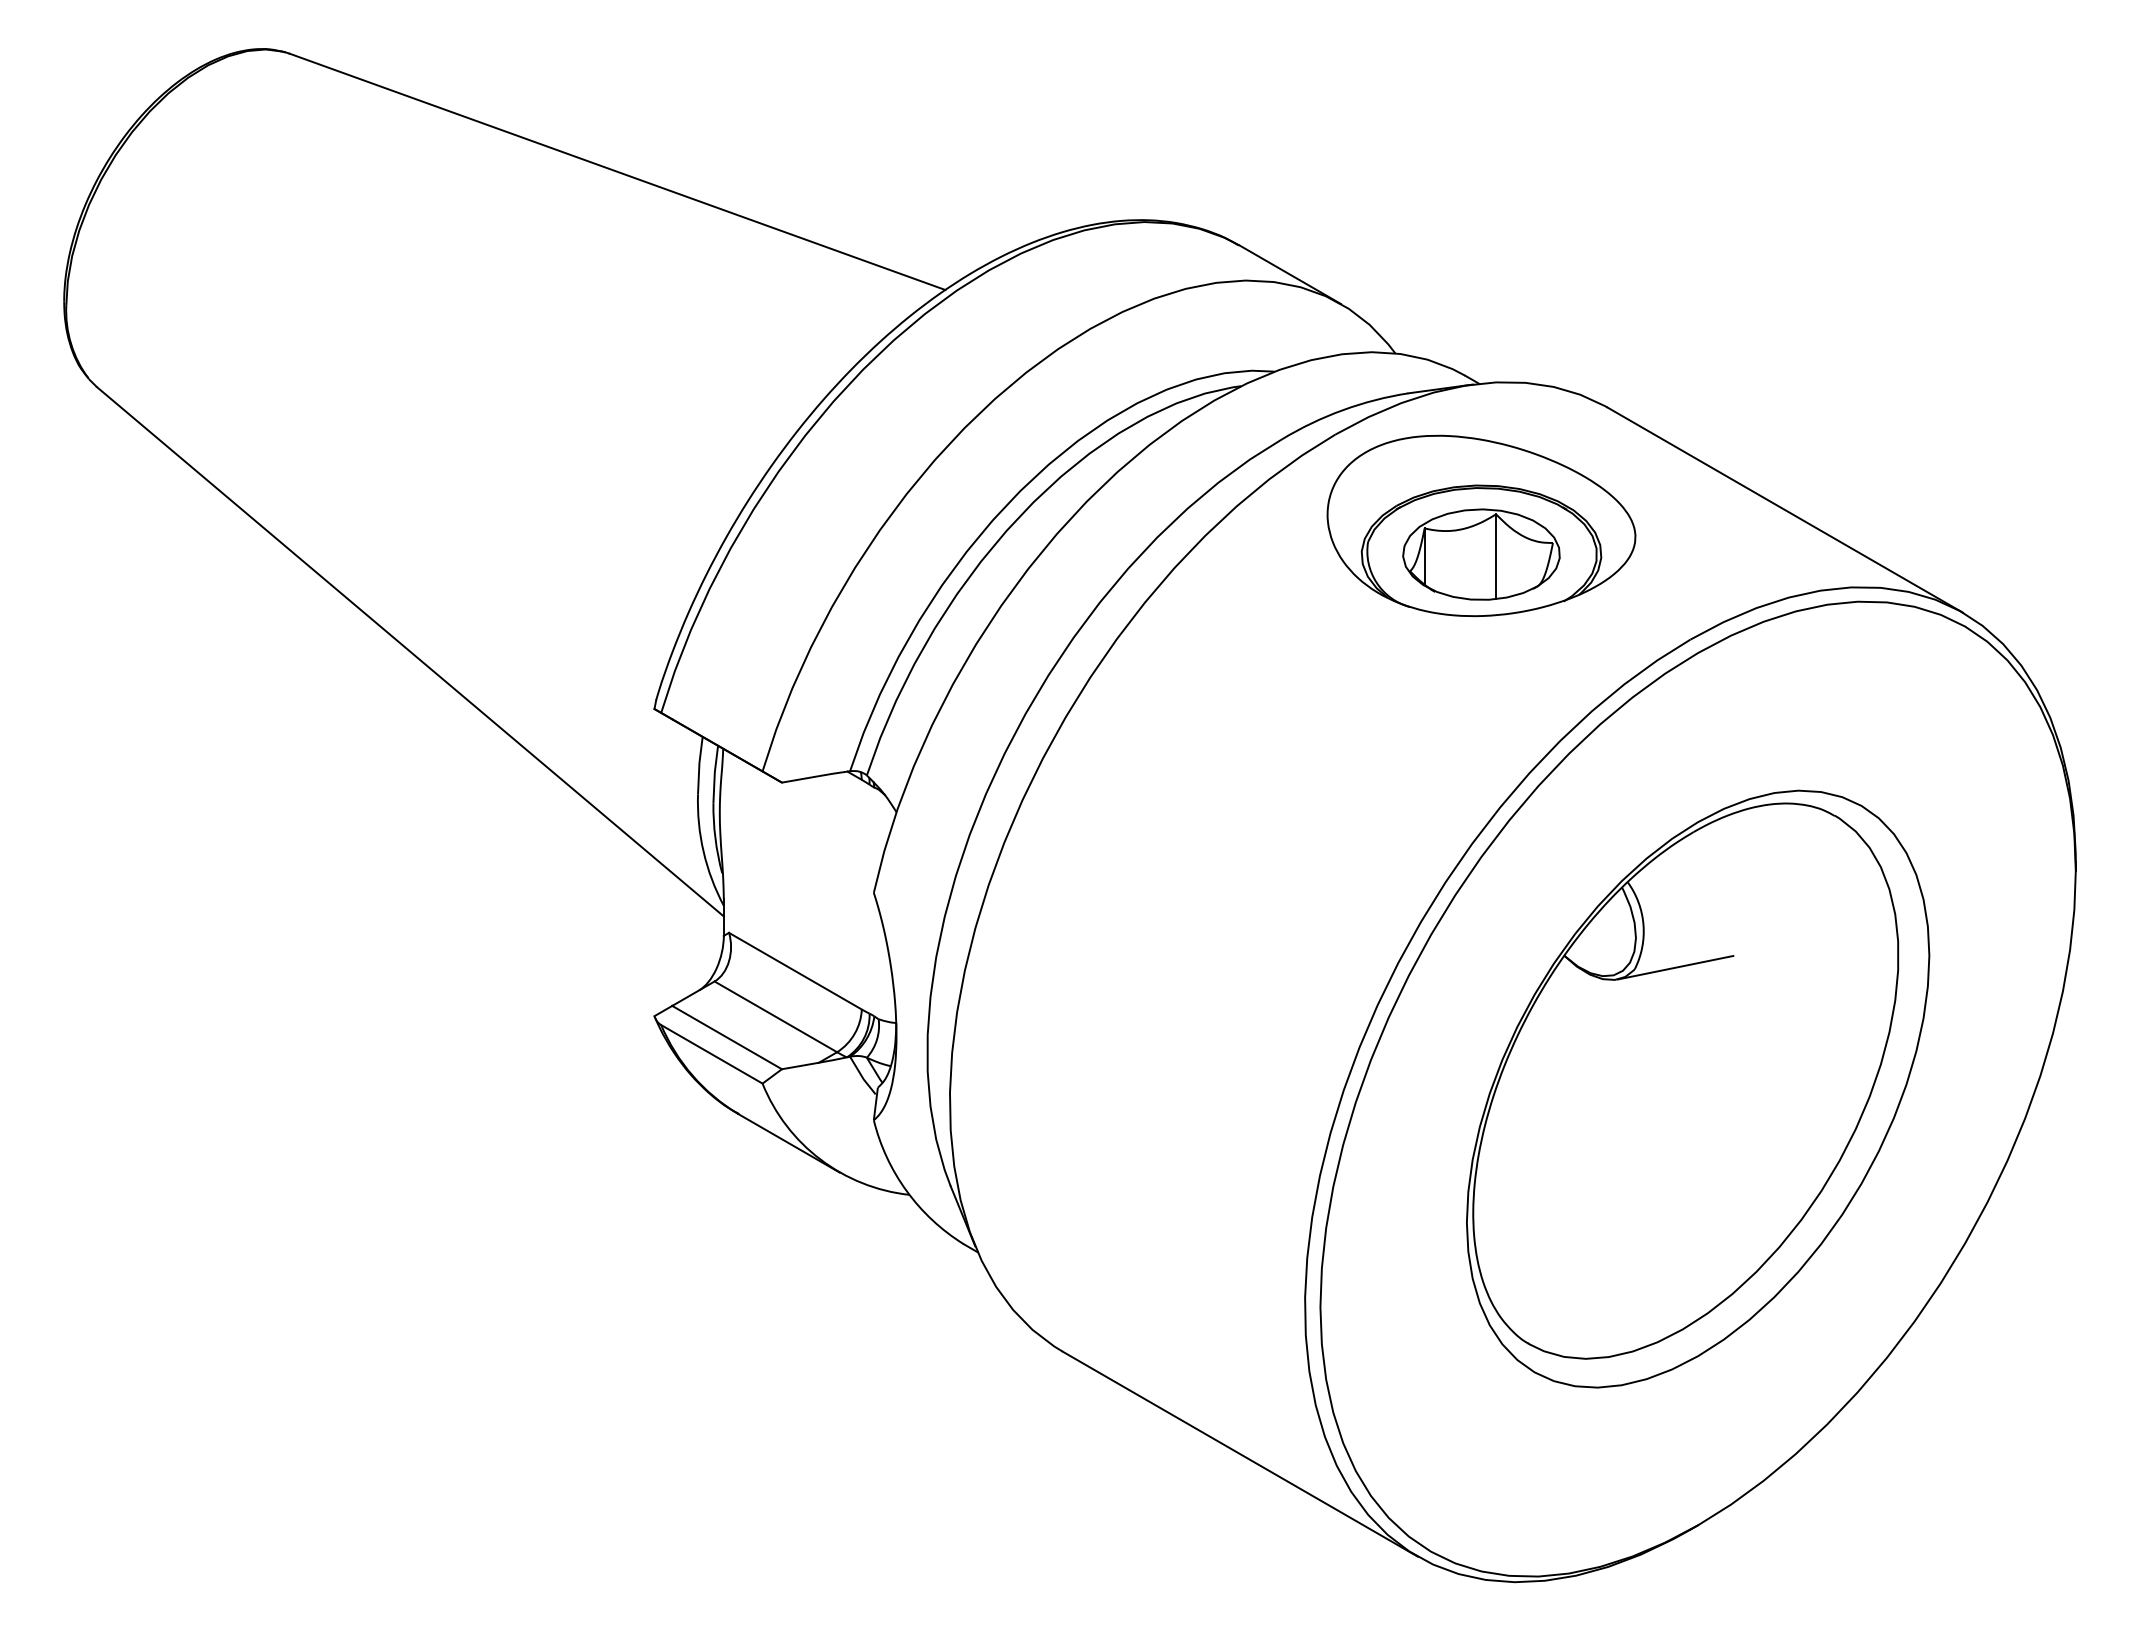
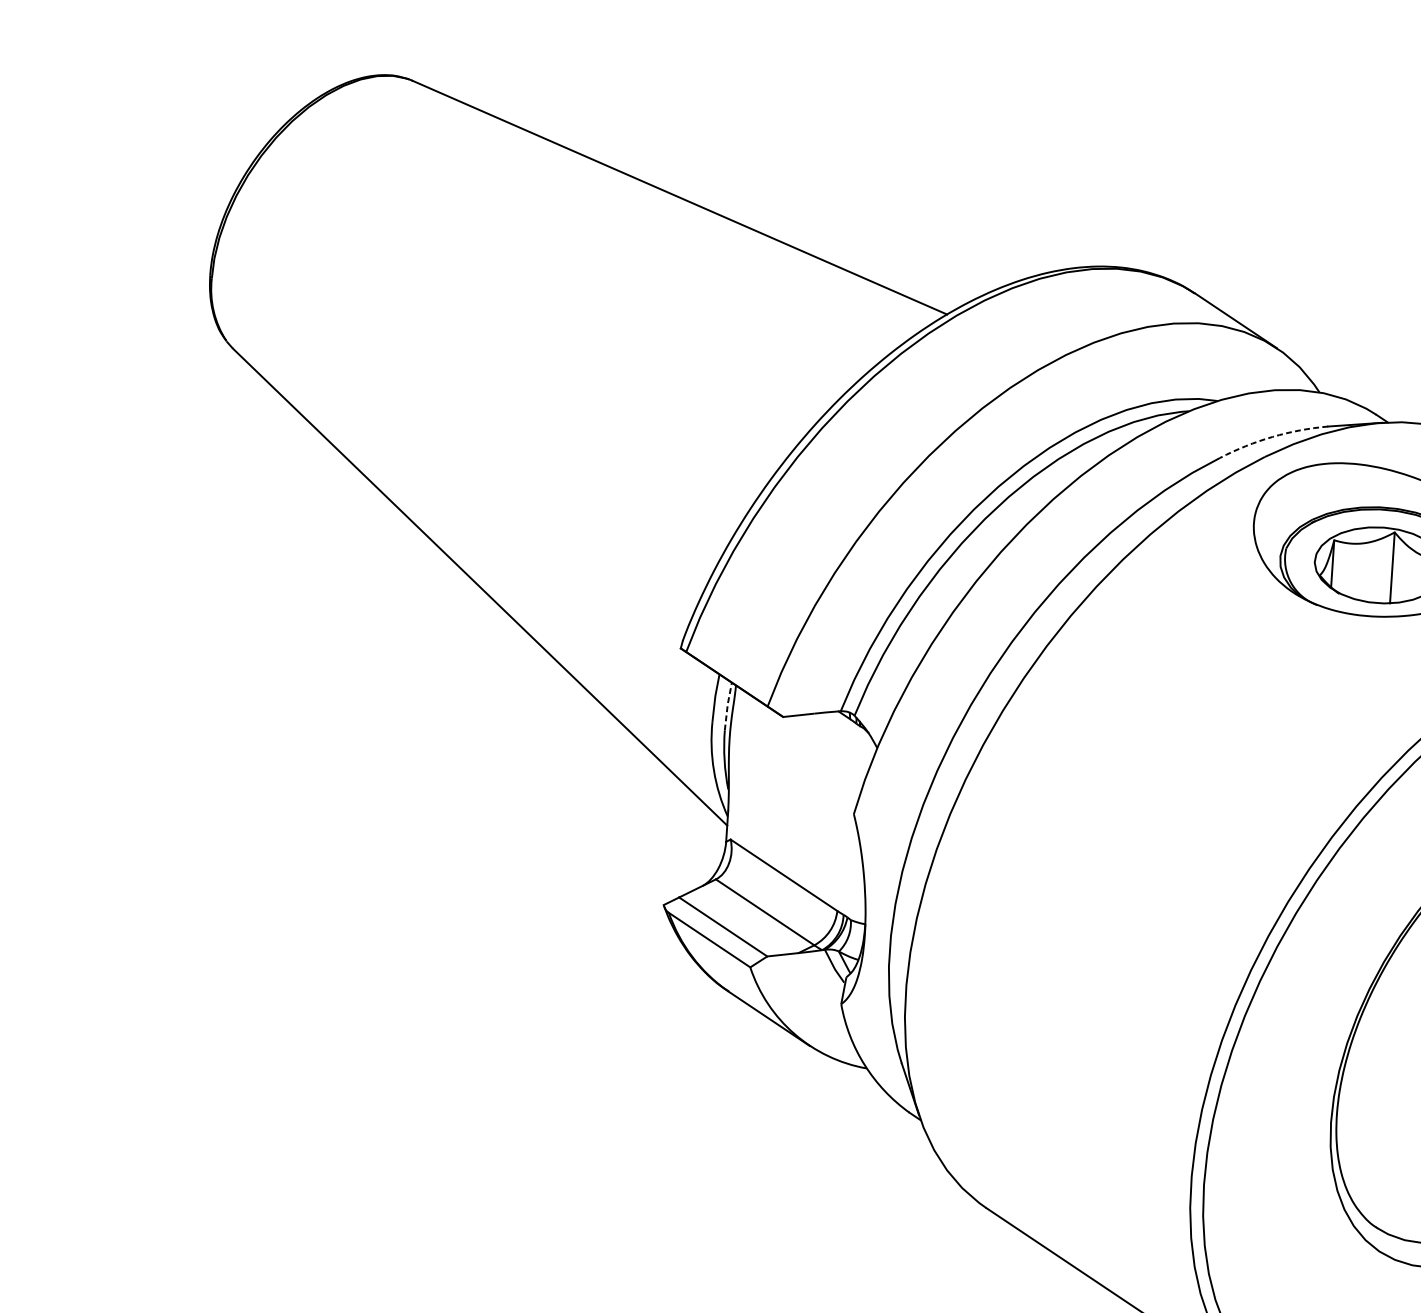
arc: (1342, 410) -> (1272, 437), solid -> dashed
line: (714, 773) -> (727, 705), solid -> dashed

